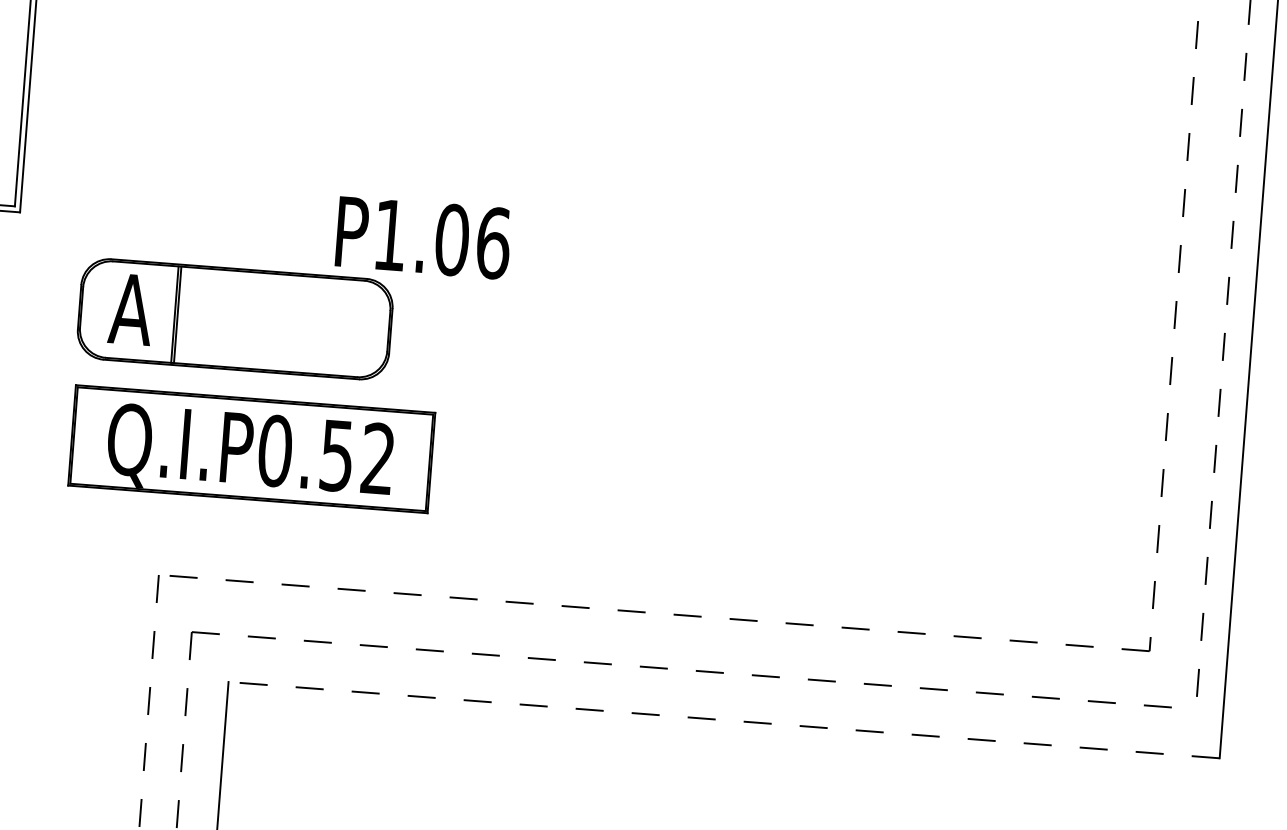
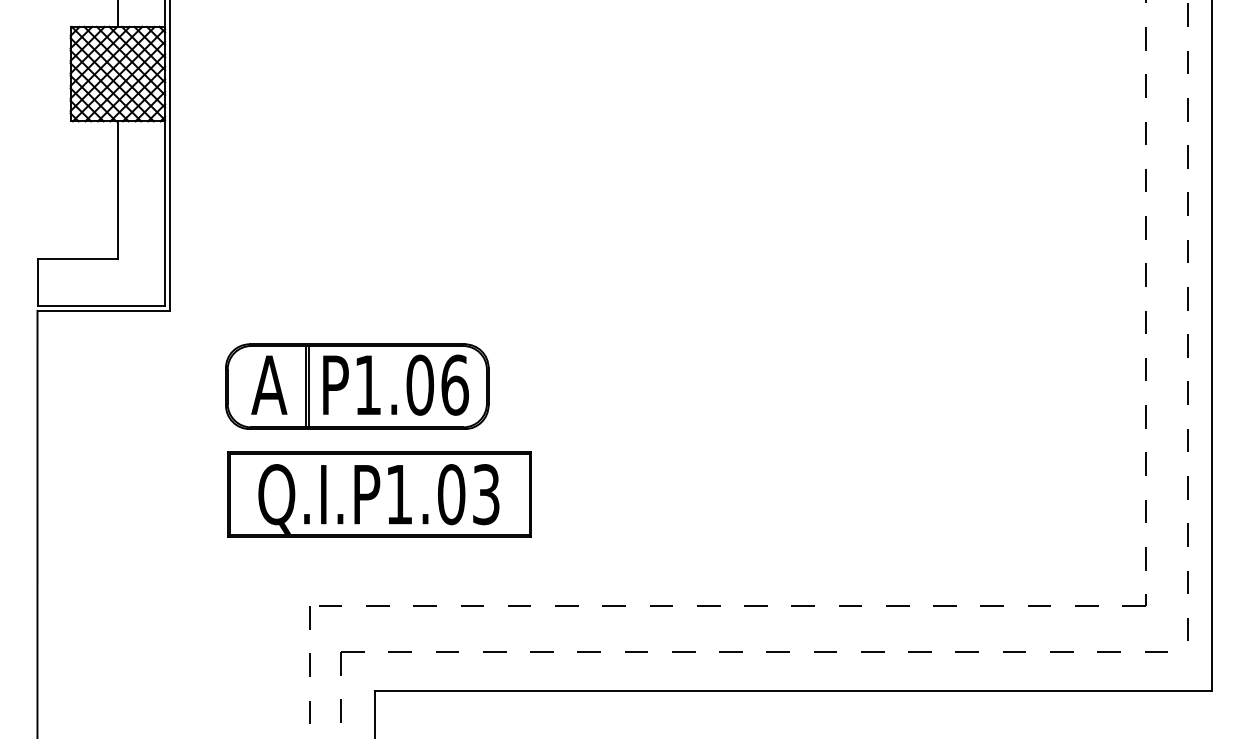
text: (422, 236) -> (395, 384), moved
text: (326, 454) -> (442, 494), Q.I.P0.52 -> Q.I.P1.03
line: (723, 720) -> (792, 691), dashed -> solid

